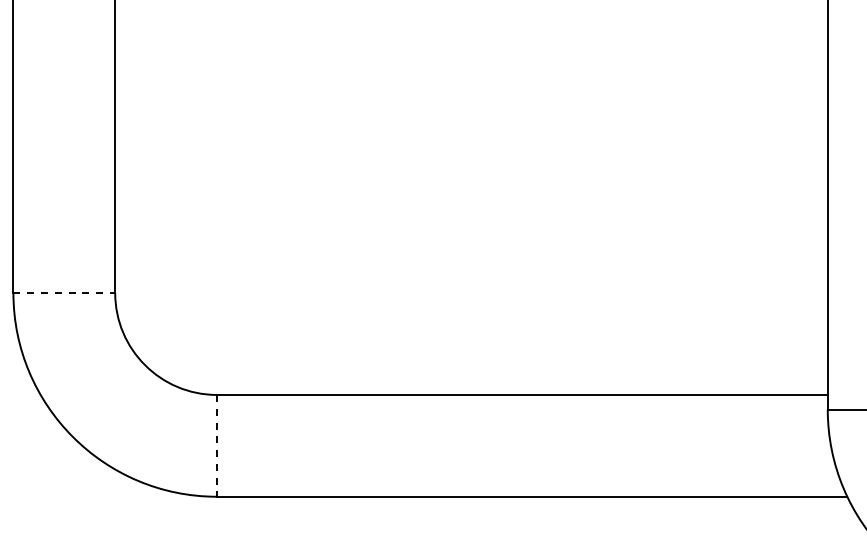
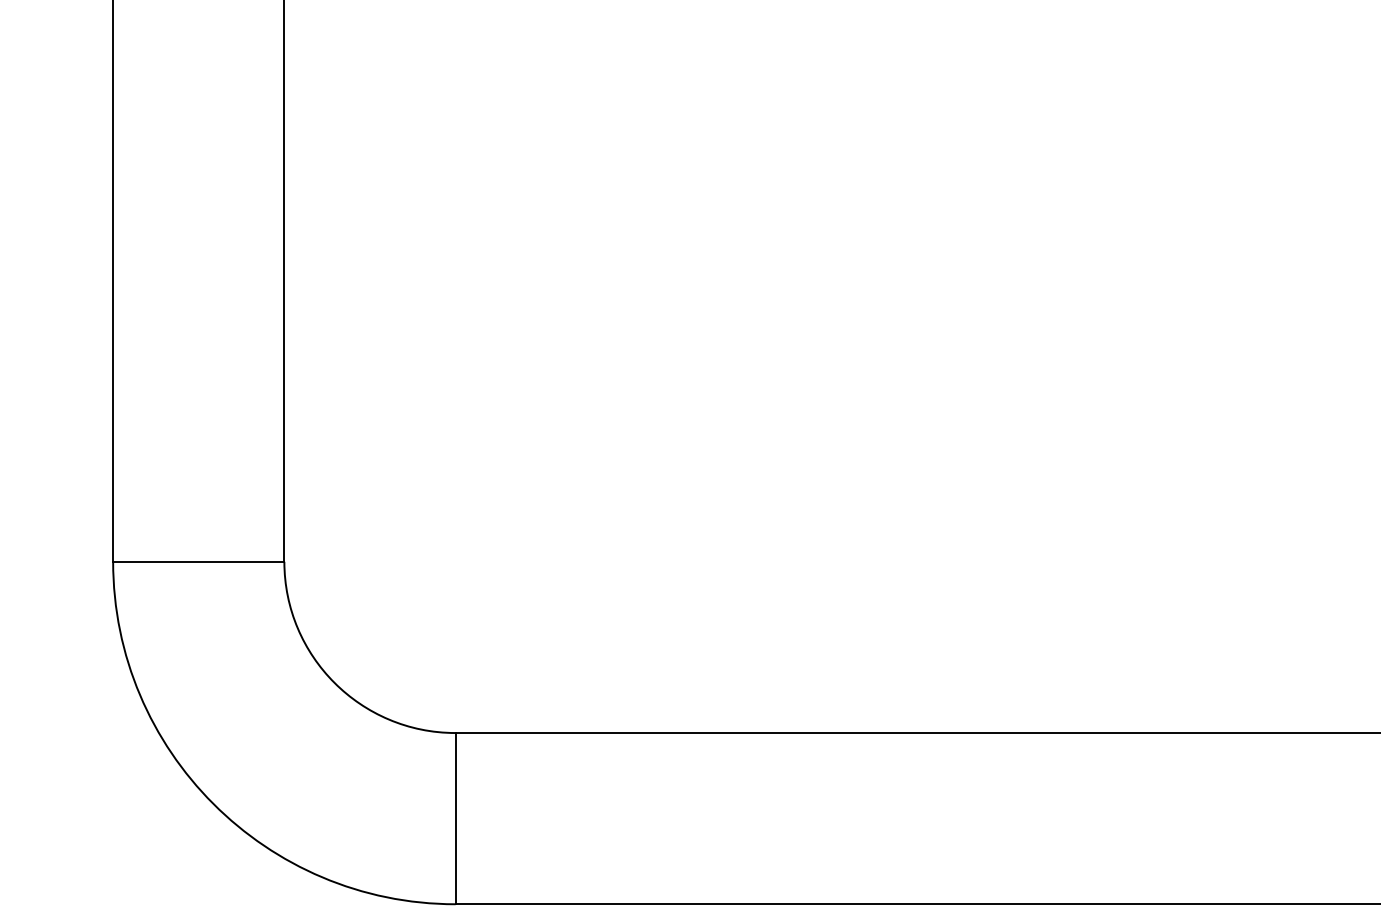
line: (64, 293) -> (199, 562), dashed -> solid
line: (217, 445) -> (456, 818), dashed -> solid

